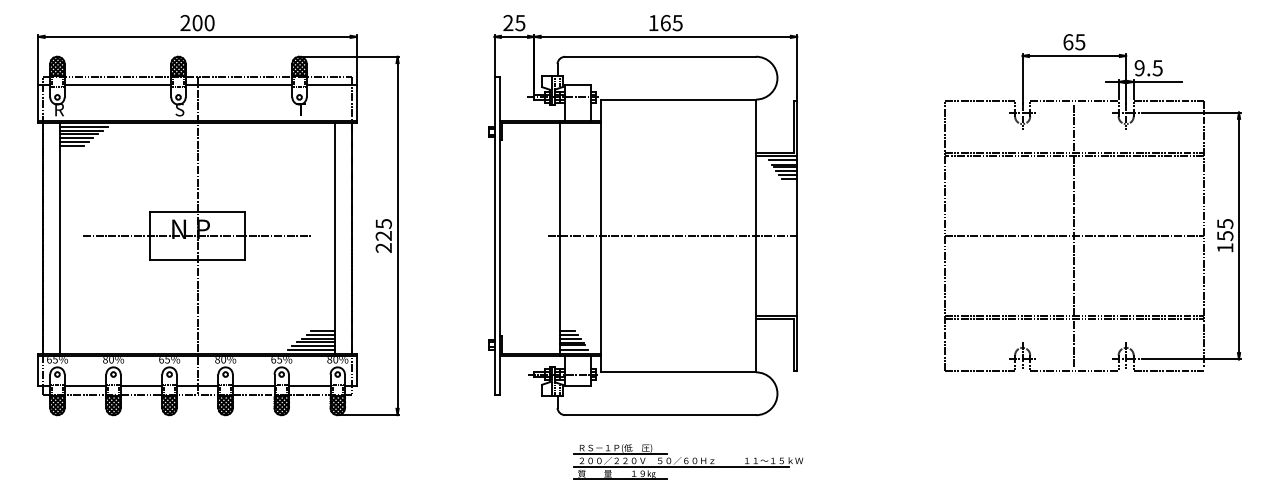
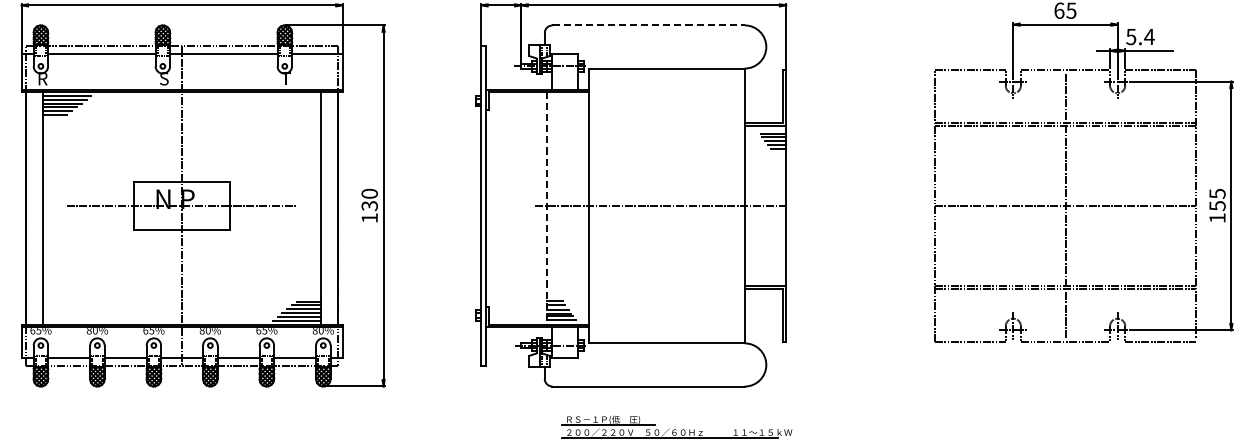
line: (661, 56) -> (649, 25), solid -> dashed
text: (1148, 68) -> (1140, 37), 9.5 -> 5.4
line: (782, 160) -> (771, 129), removed
text: (383, 235) -> (369, 205), 225 -> 130
line: (560, 238) -> (547, 208), solid -> dashed

